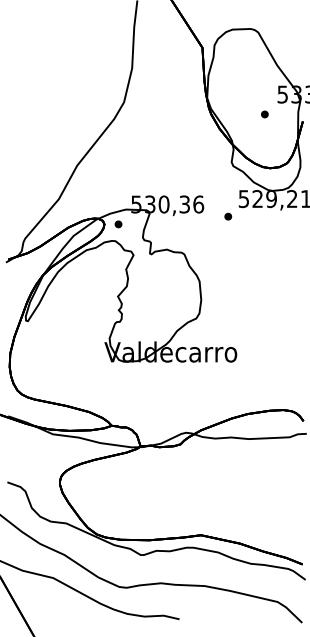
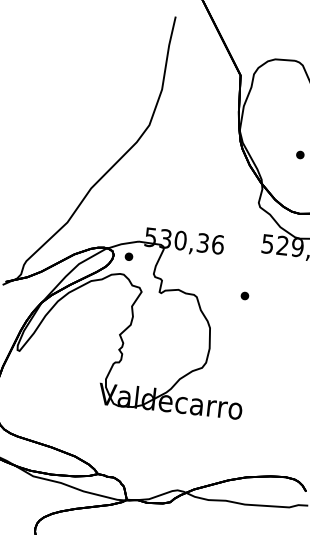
part: (228, 216) -> (245, 295), moved

